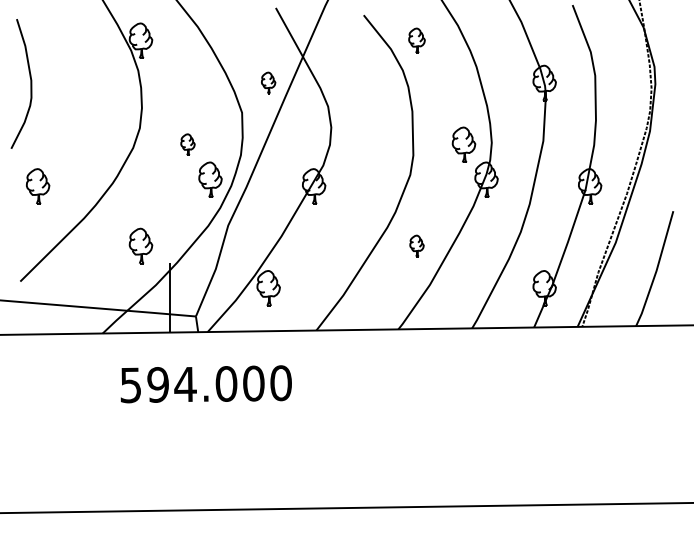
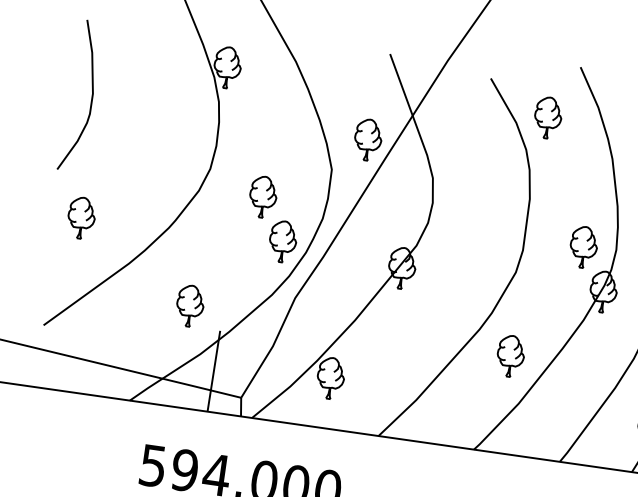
part: (416, 40) -> (547, 117), size x1.43
part: (268, 82) -> (368, 139), size x1.67
part: (187, 144) -> (262, 196), size x1.67
part: (416, 245) -> (510, 355), size x1.67

